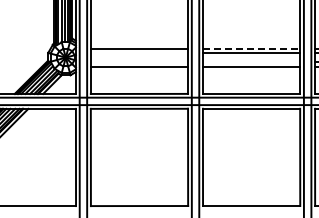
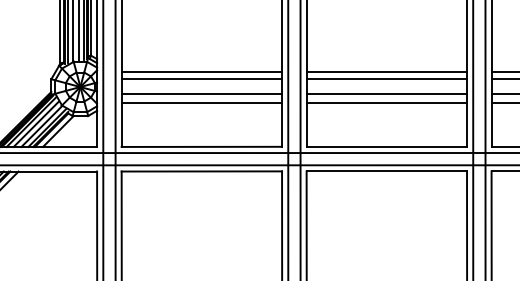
line: (251, 48) -> (386, 71), dashed -> solid
line: (139, 52) -> (201, 78), added
line: (139, 61) -> (201, 93), added
line: (251, 61) -> (386, 93), added

